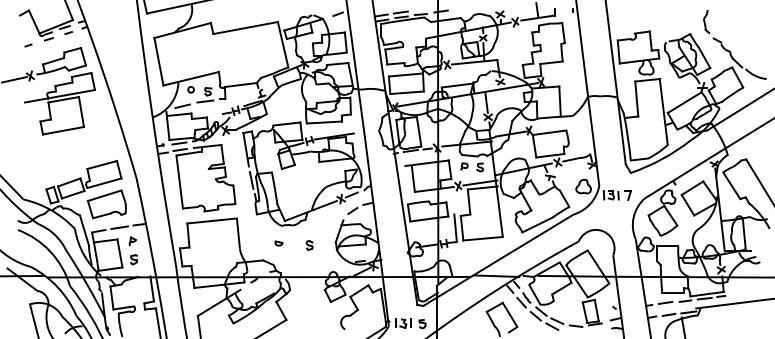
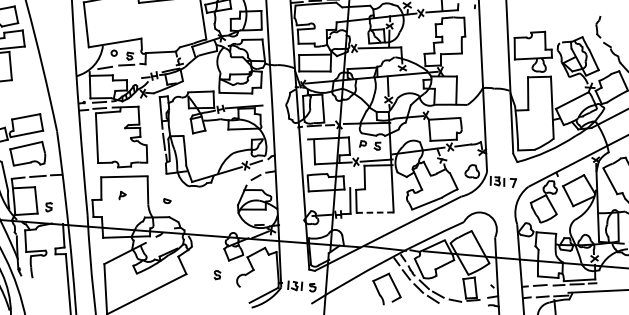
line: (483, 238) -> (375, 212), solid -> dashed
part: (132, 241) -> (122, 195), moved
part: (278, 243) -> (166, 201), moved
part: (309, 245) -> (217, 275), moved

